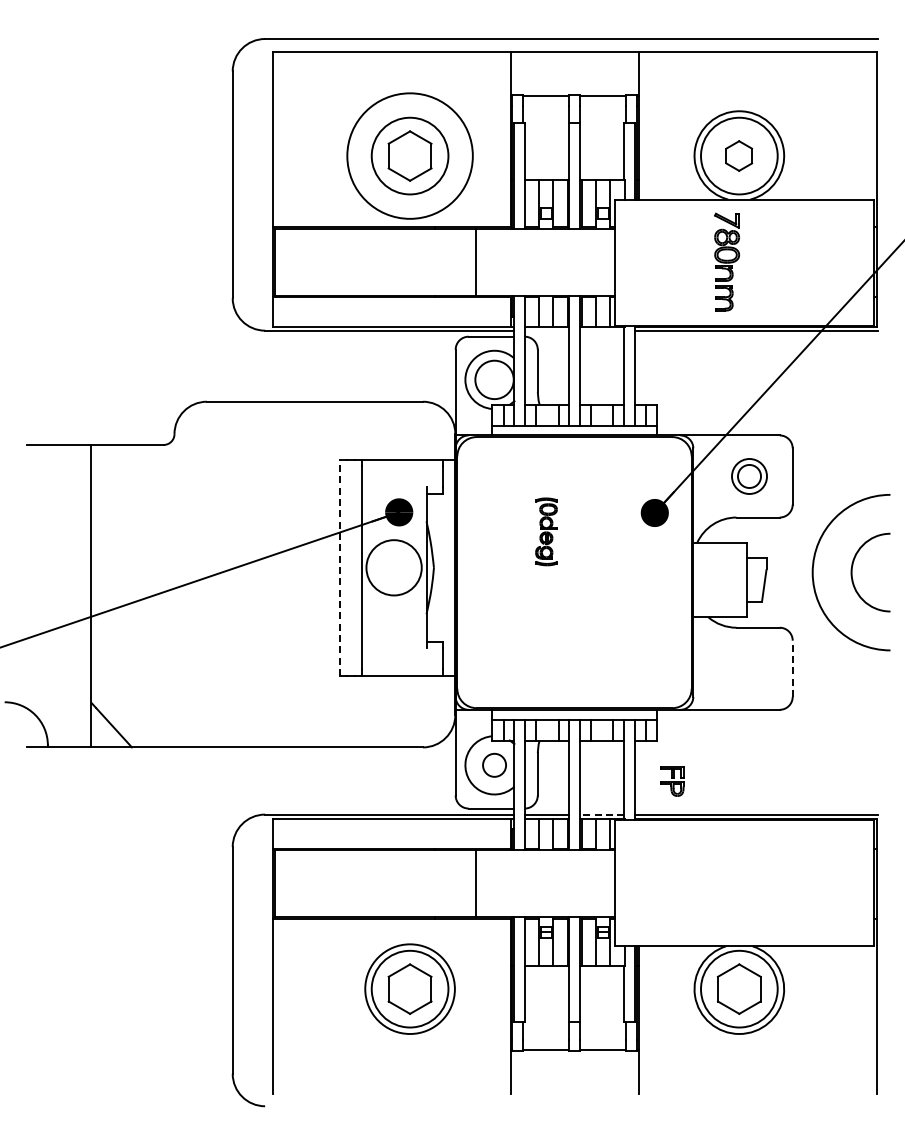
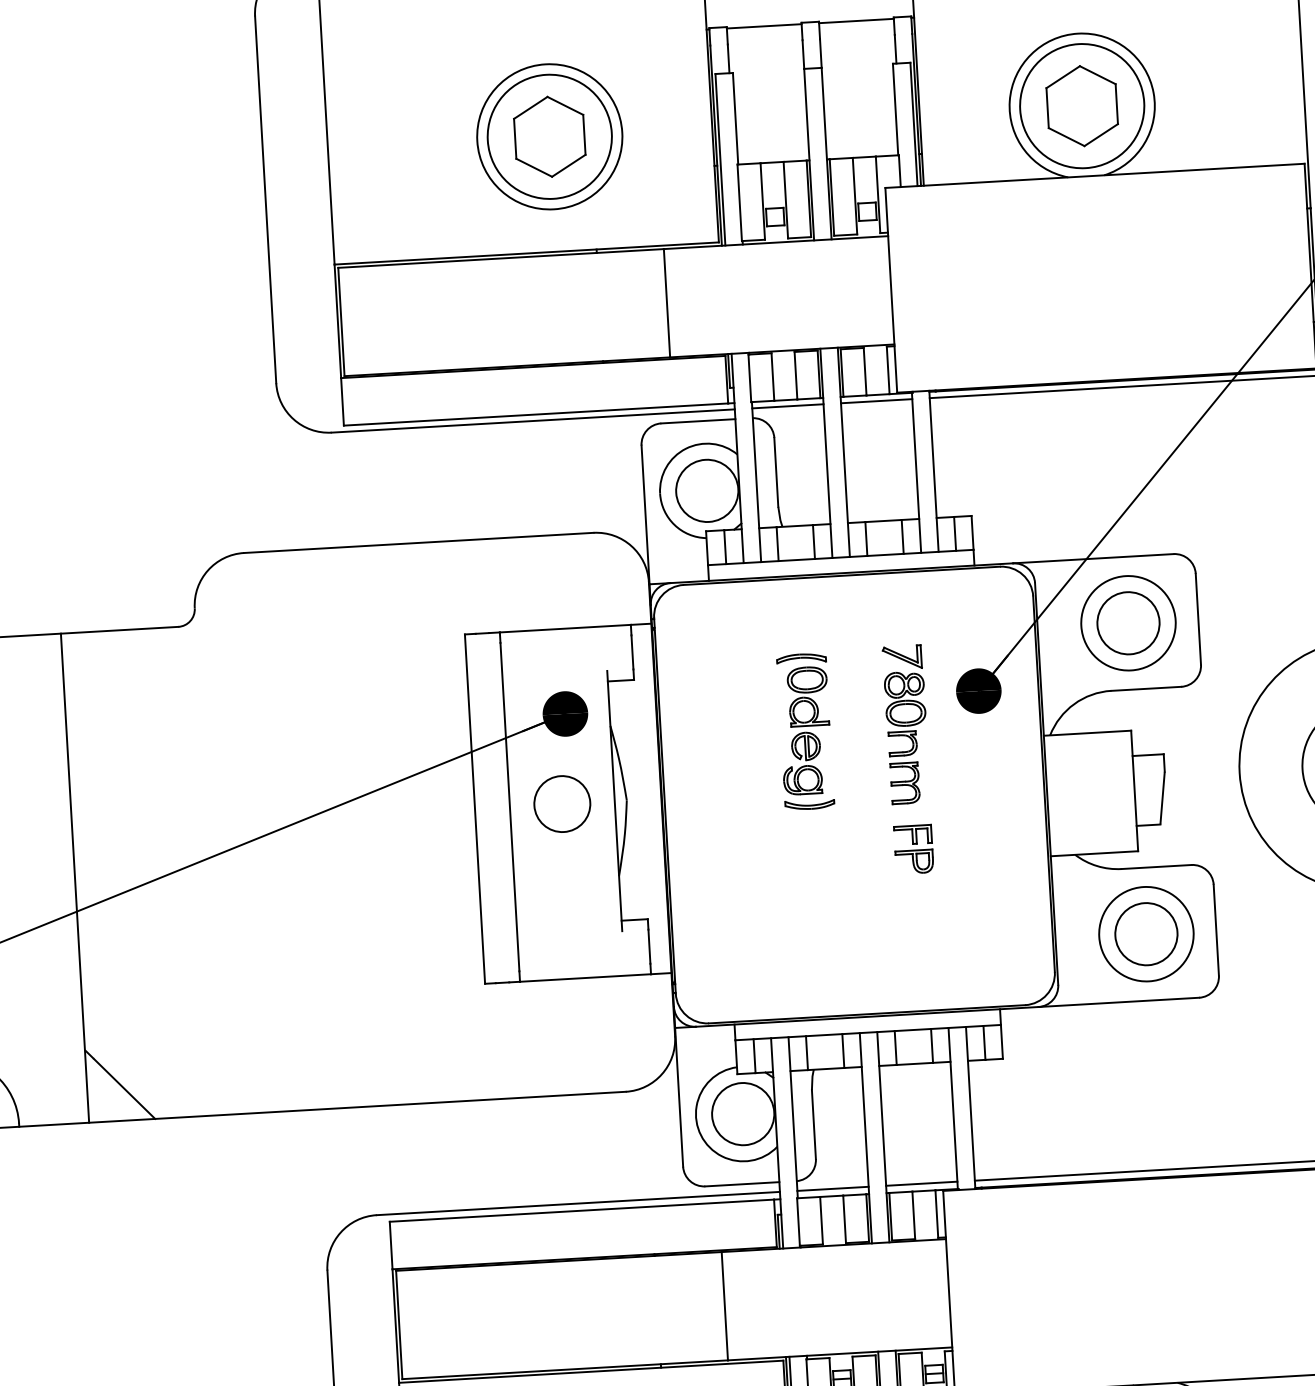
circle: (409, 155) -> (548, 135), size x0.71
part: (738, 155) -> (1080, 105), size x1.67
part: (726, 261) -> (905, 723), moved
line: (547, 330) -> (788, 406), added
line: (602, 330) -> (877, 400), added
part: (749, 476) -> (1128, 623), size x1.67
part: (546, 531) -> (805, 731), size x1.43
line: (340, 567) -> (475, 808), dashed -> solid
circle: (393, 567) -> (561, 803), size x0.62
part: (749, 668) -> (1146, 933), added
line: (792, 668) -> (1215, 929), dashed -> solid
circle: (494, 765) -> (743, 1114), size x1.67
part: (672, 781) -> (914, 849), moved
line: (601, 814) -> (920, 1183), dashed -> solid

